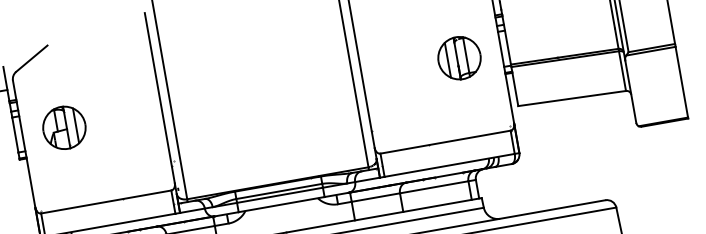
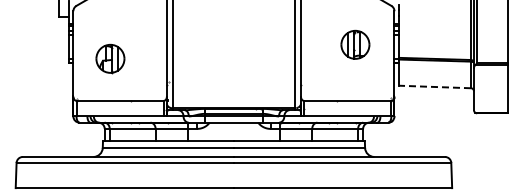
part: (459, 57) -> (355, 44), moved
line: (572, 97) -> (435, 86), solid -> dashed
part: (64, 127) -> (110, 58), moved

